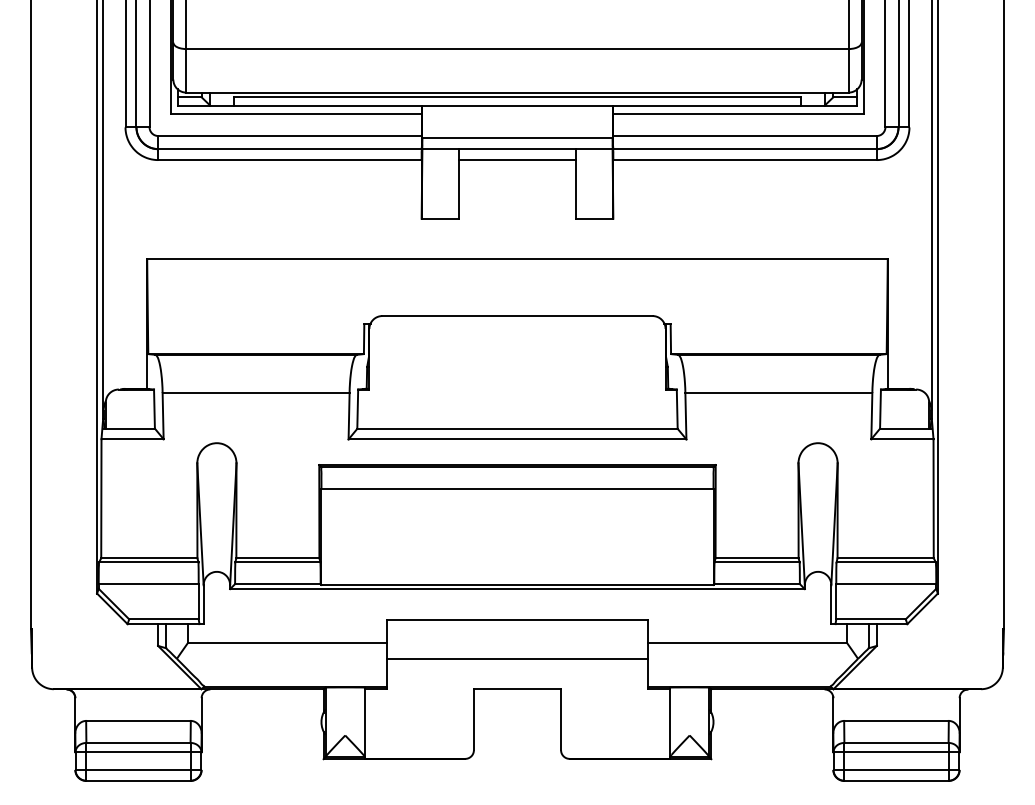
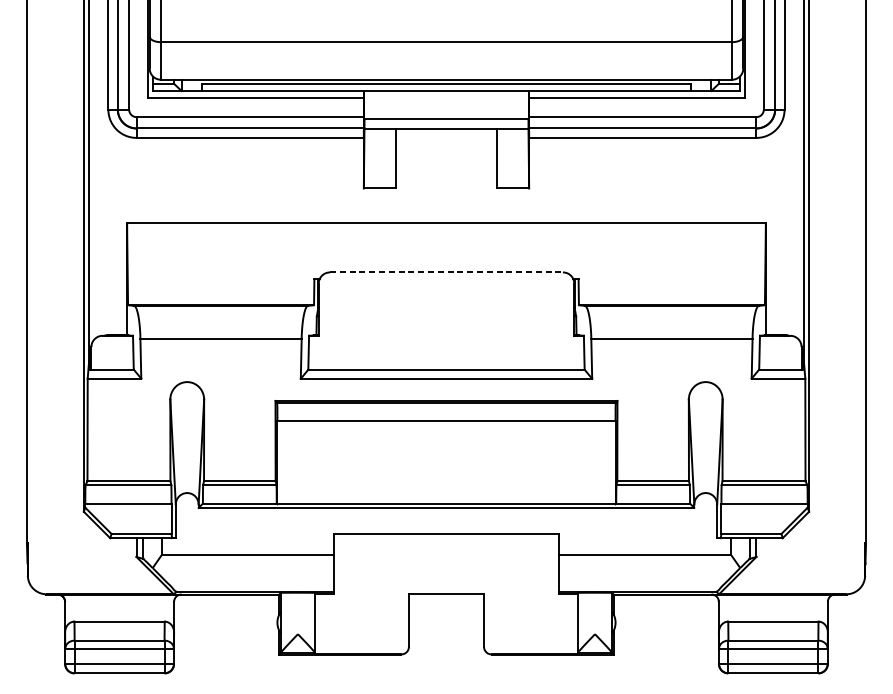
line: (517, 160) -> (446, 138), removed
line: (517, 316) -> (446, 272), solid -> dashed
line: (517, 658) -> (446, 567), removed

